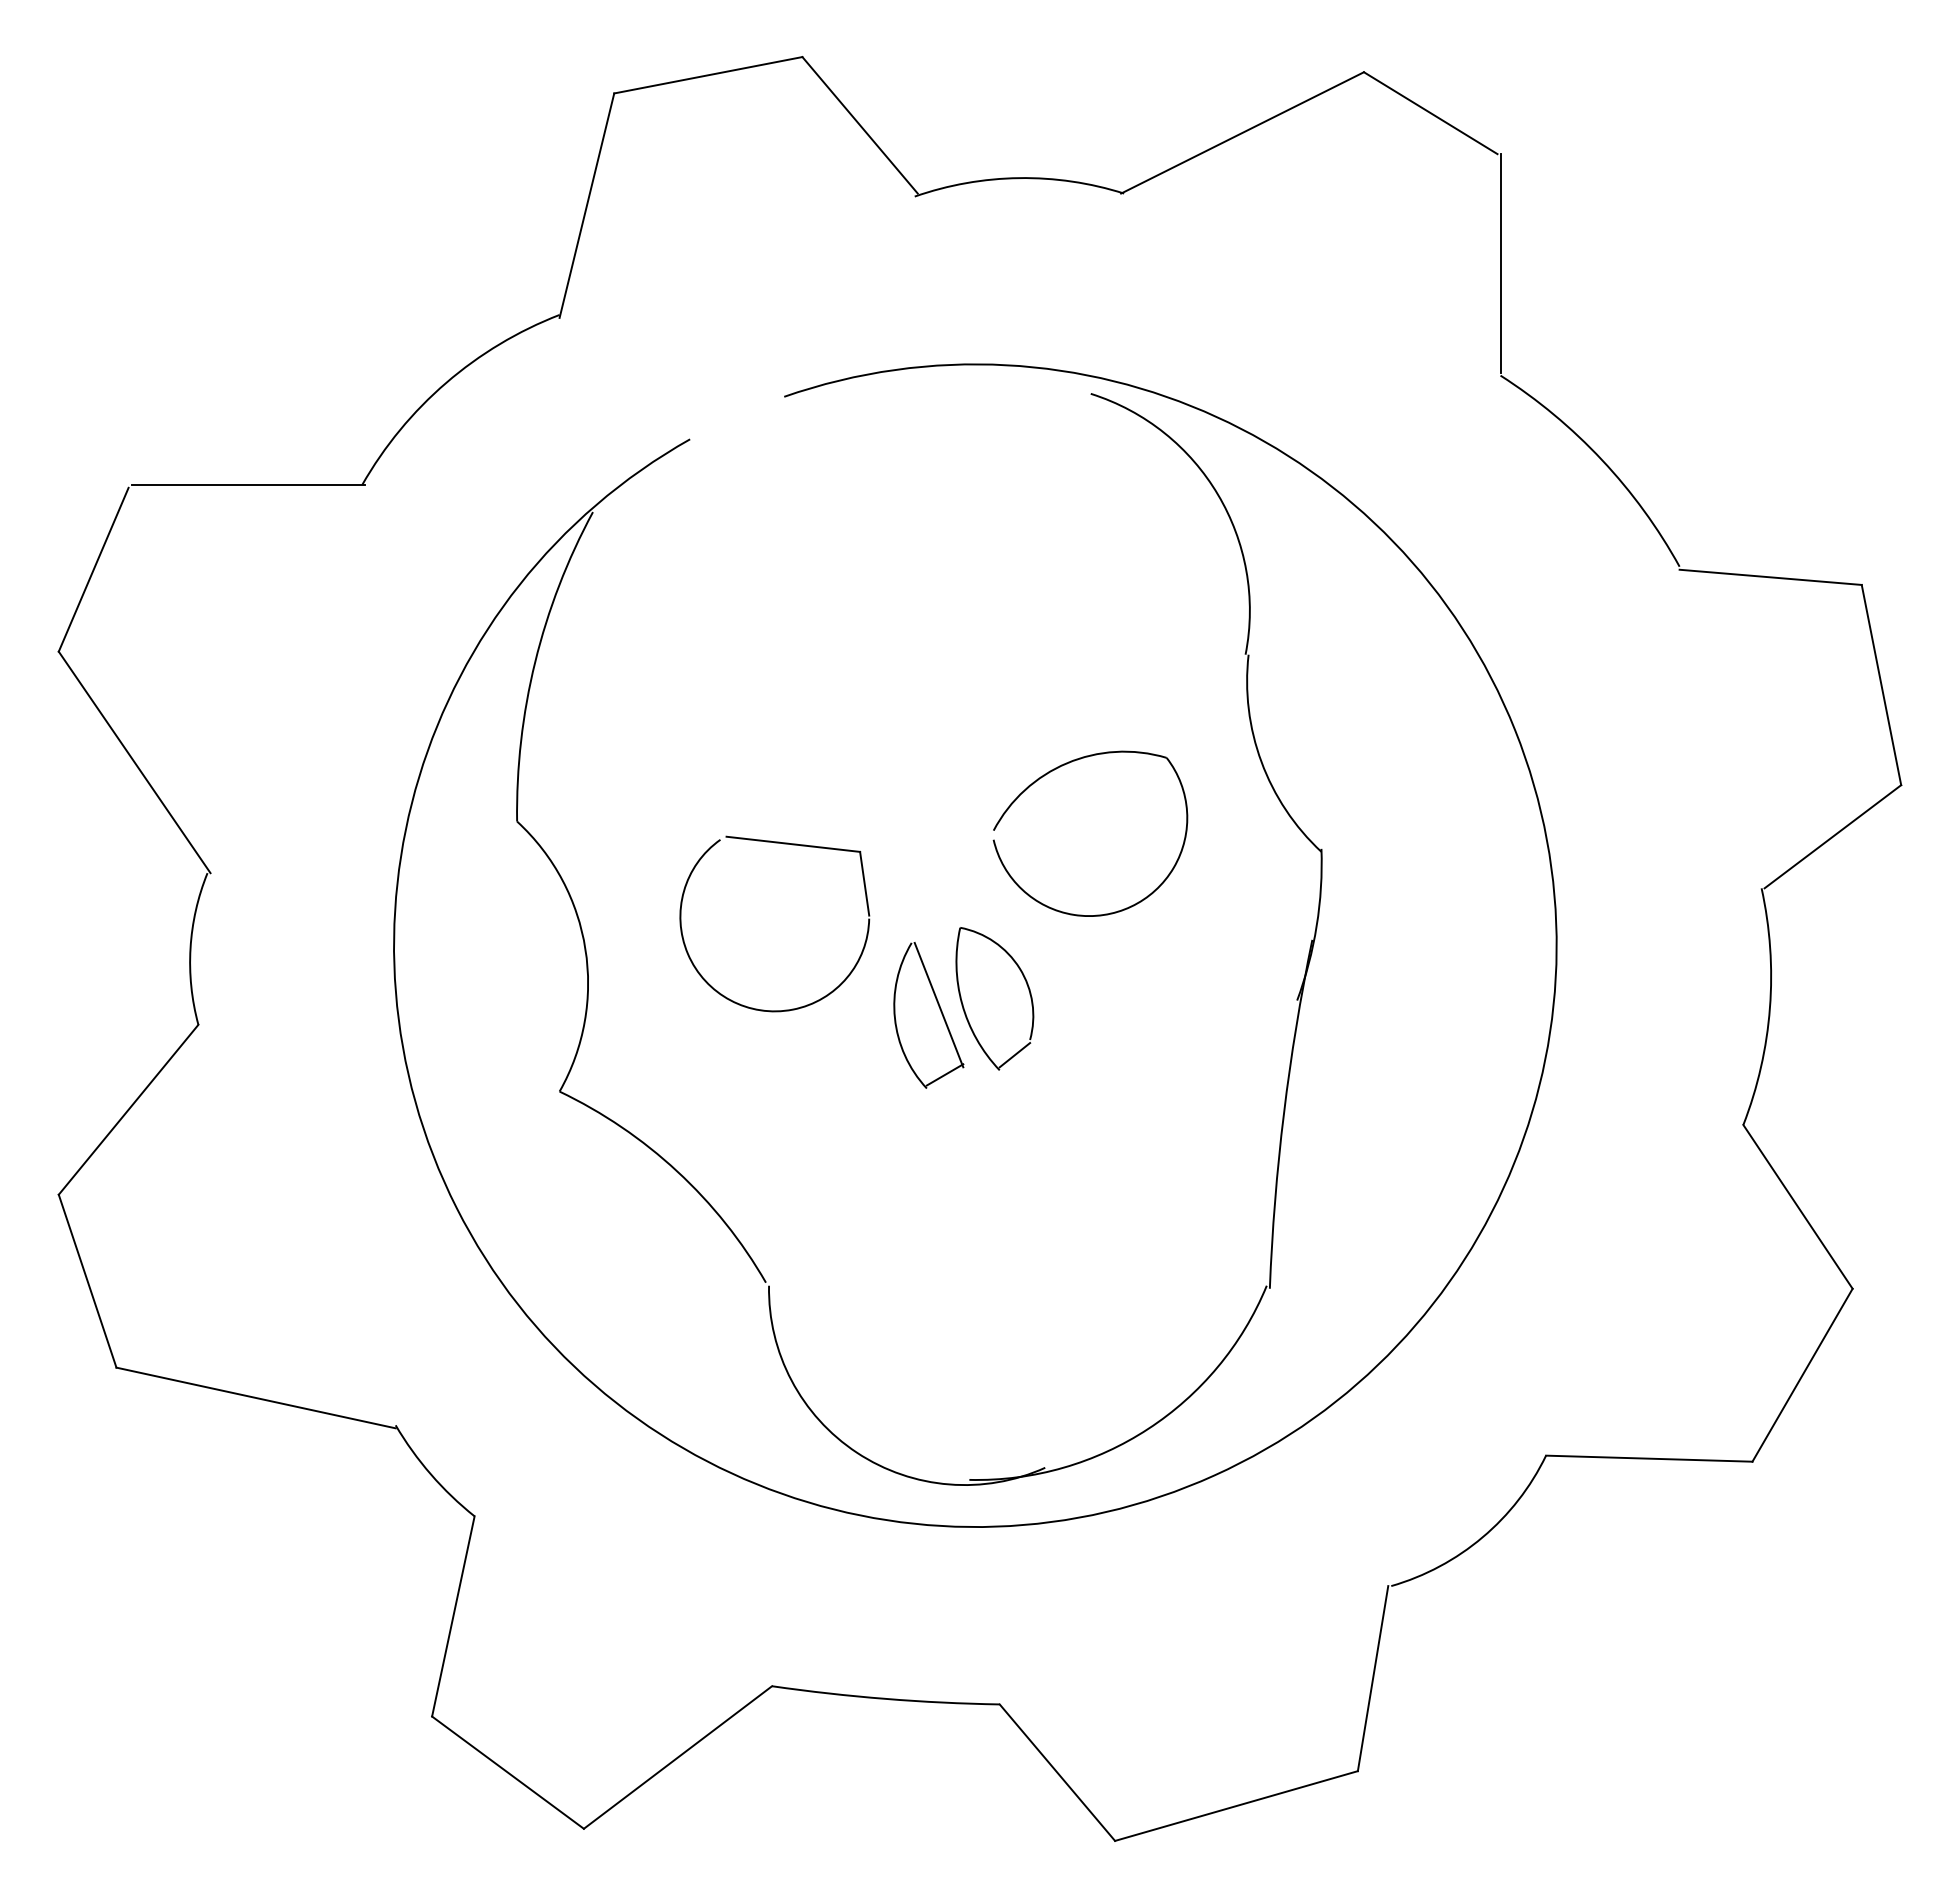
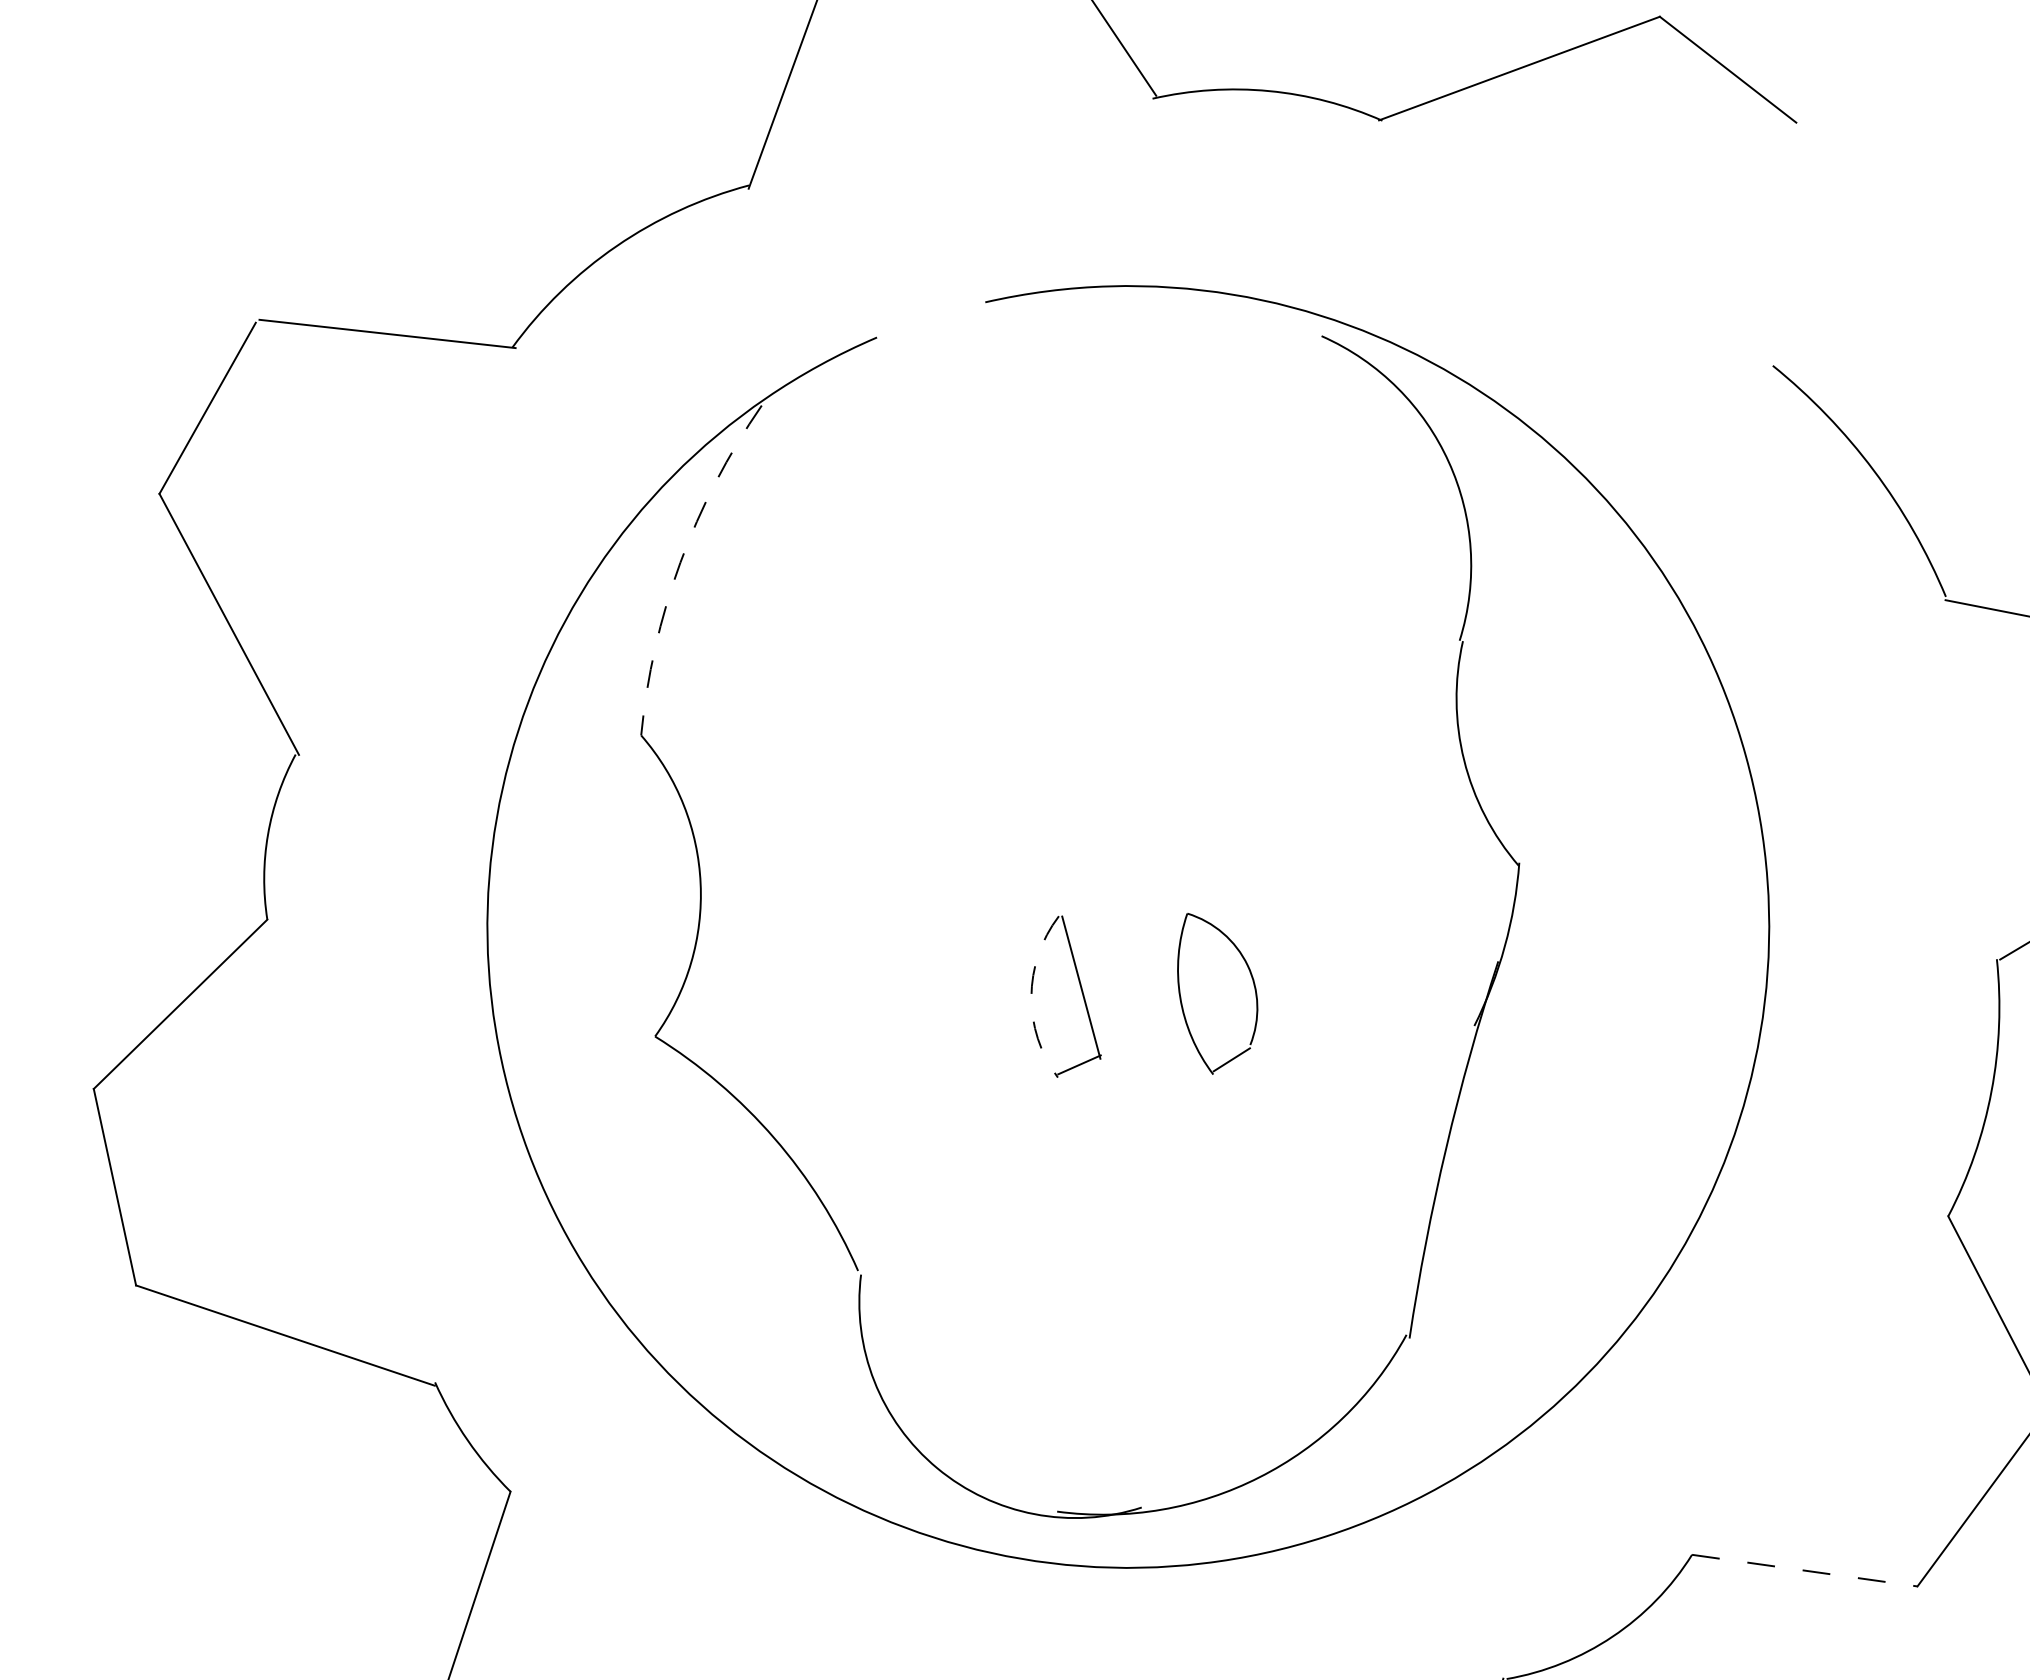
line: (1500, 263) -> (1786, 242), removed
arc: (535, 661) -> (680, 562), solid -> dashed
part: (1058, 768) -> (1240, 742), removed
part: (783, 844) -> (930, 792), removed
part: (964, 1007) -> (1182, 1001), moved
arc: (894, 1018) -> (1030, 996), solid -> dashed
line: (1649, 1458) -> (1805, 1570), solid -> dashed

